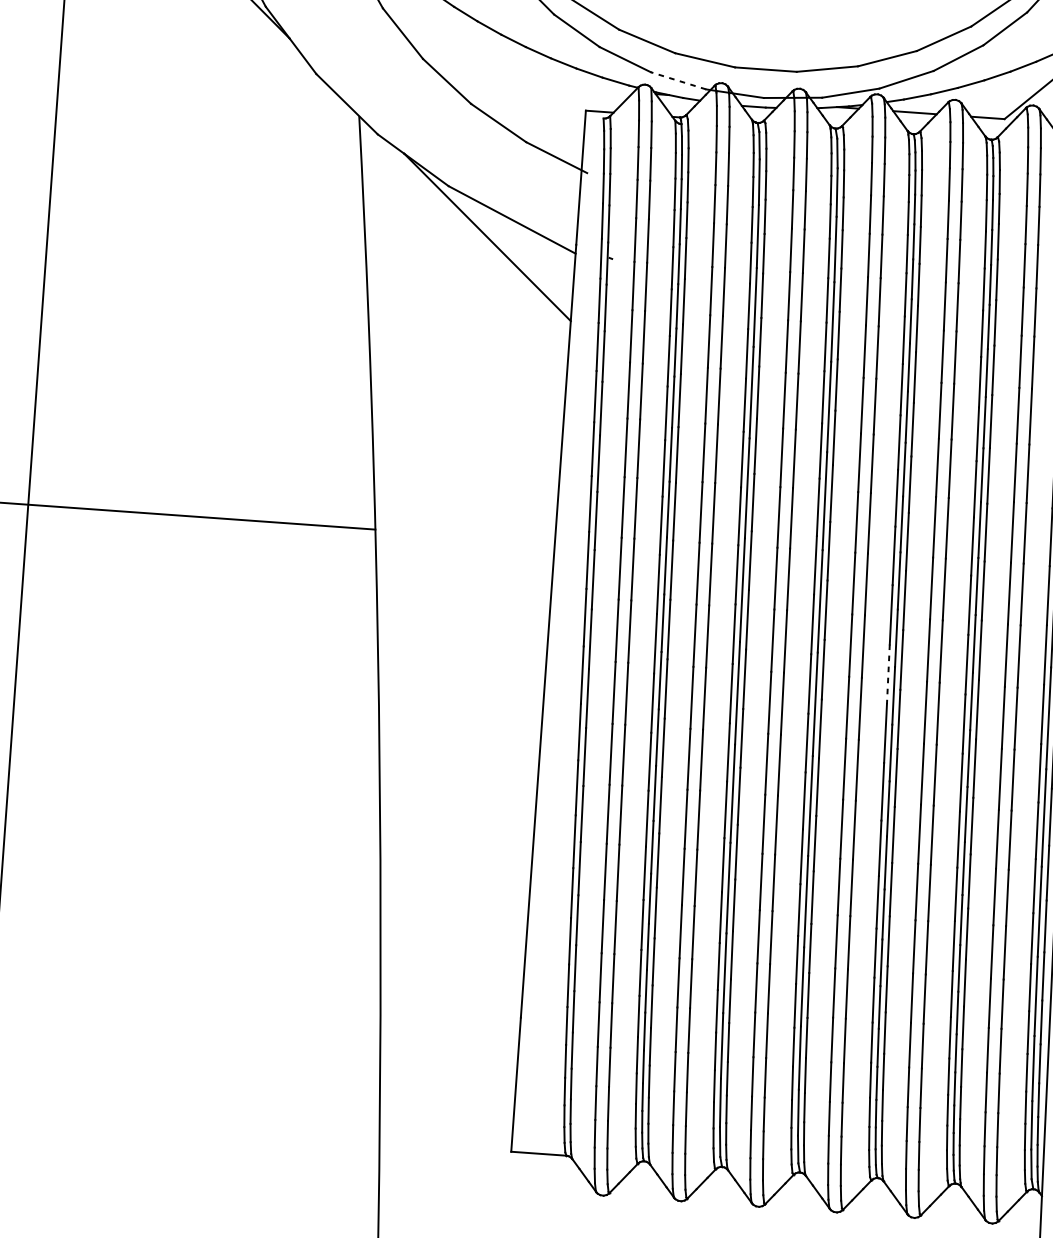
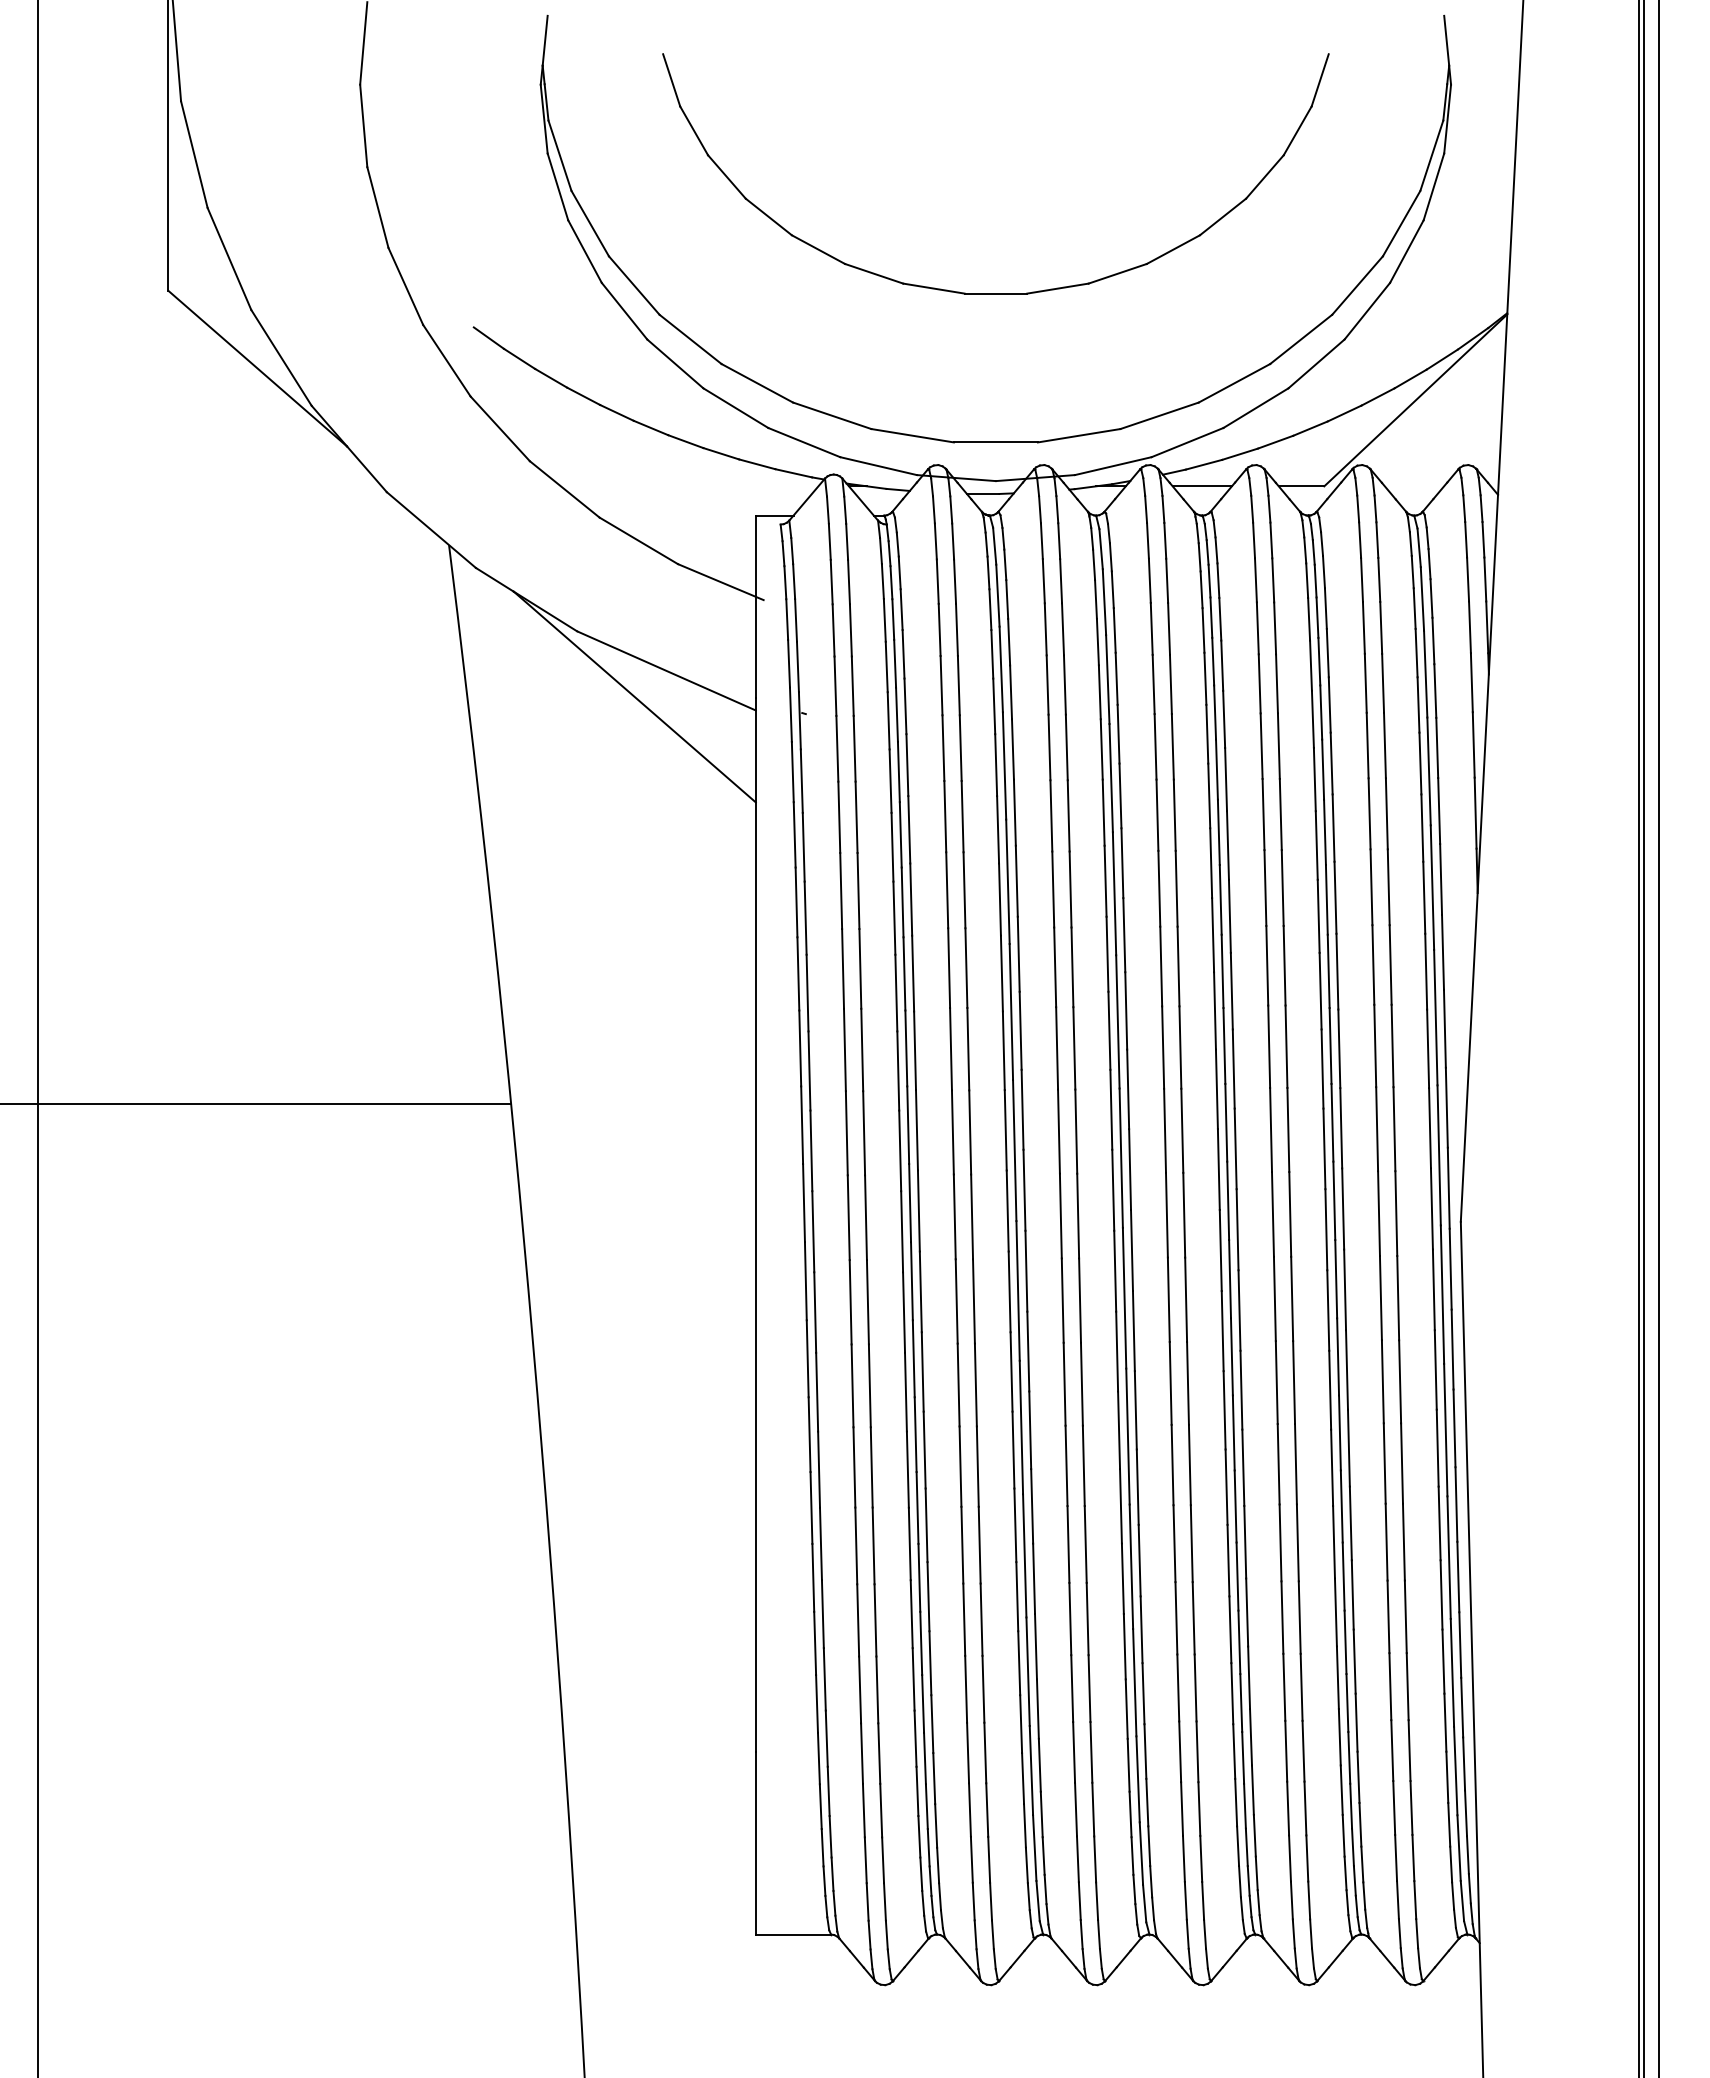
line: (678, 81) -> (878, 466), dashed -> solid
line: (888, 674) -> (1220, 1250), dashed -> solid

